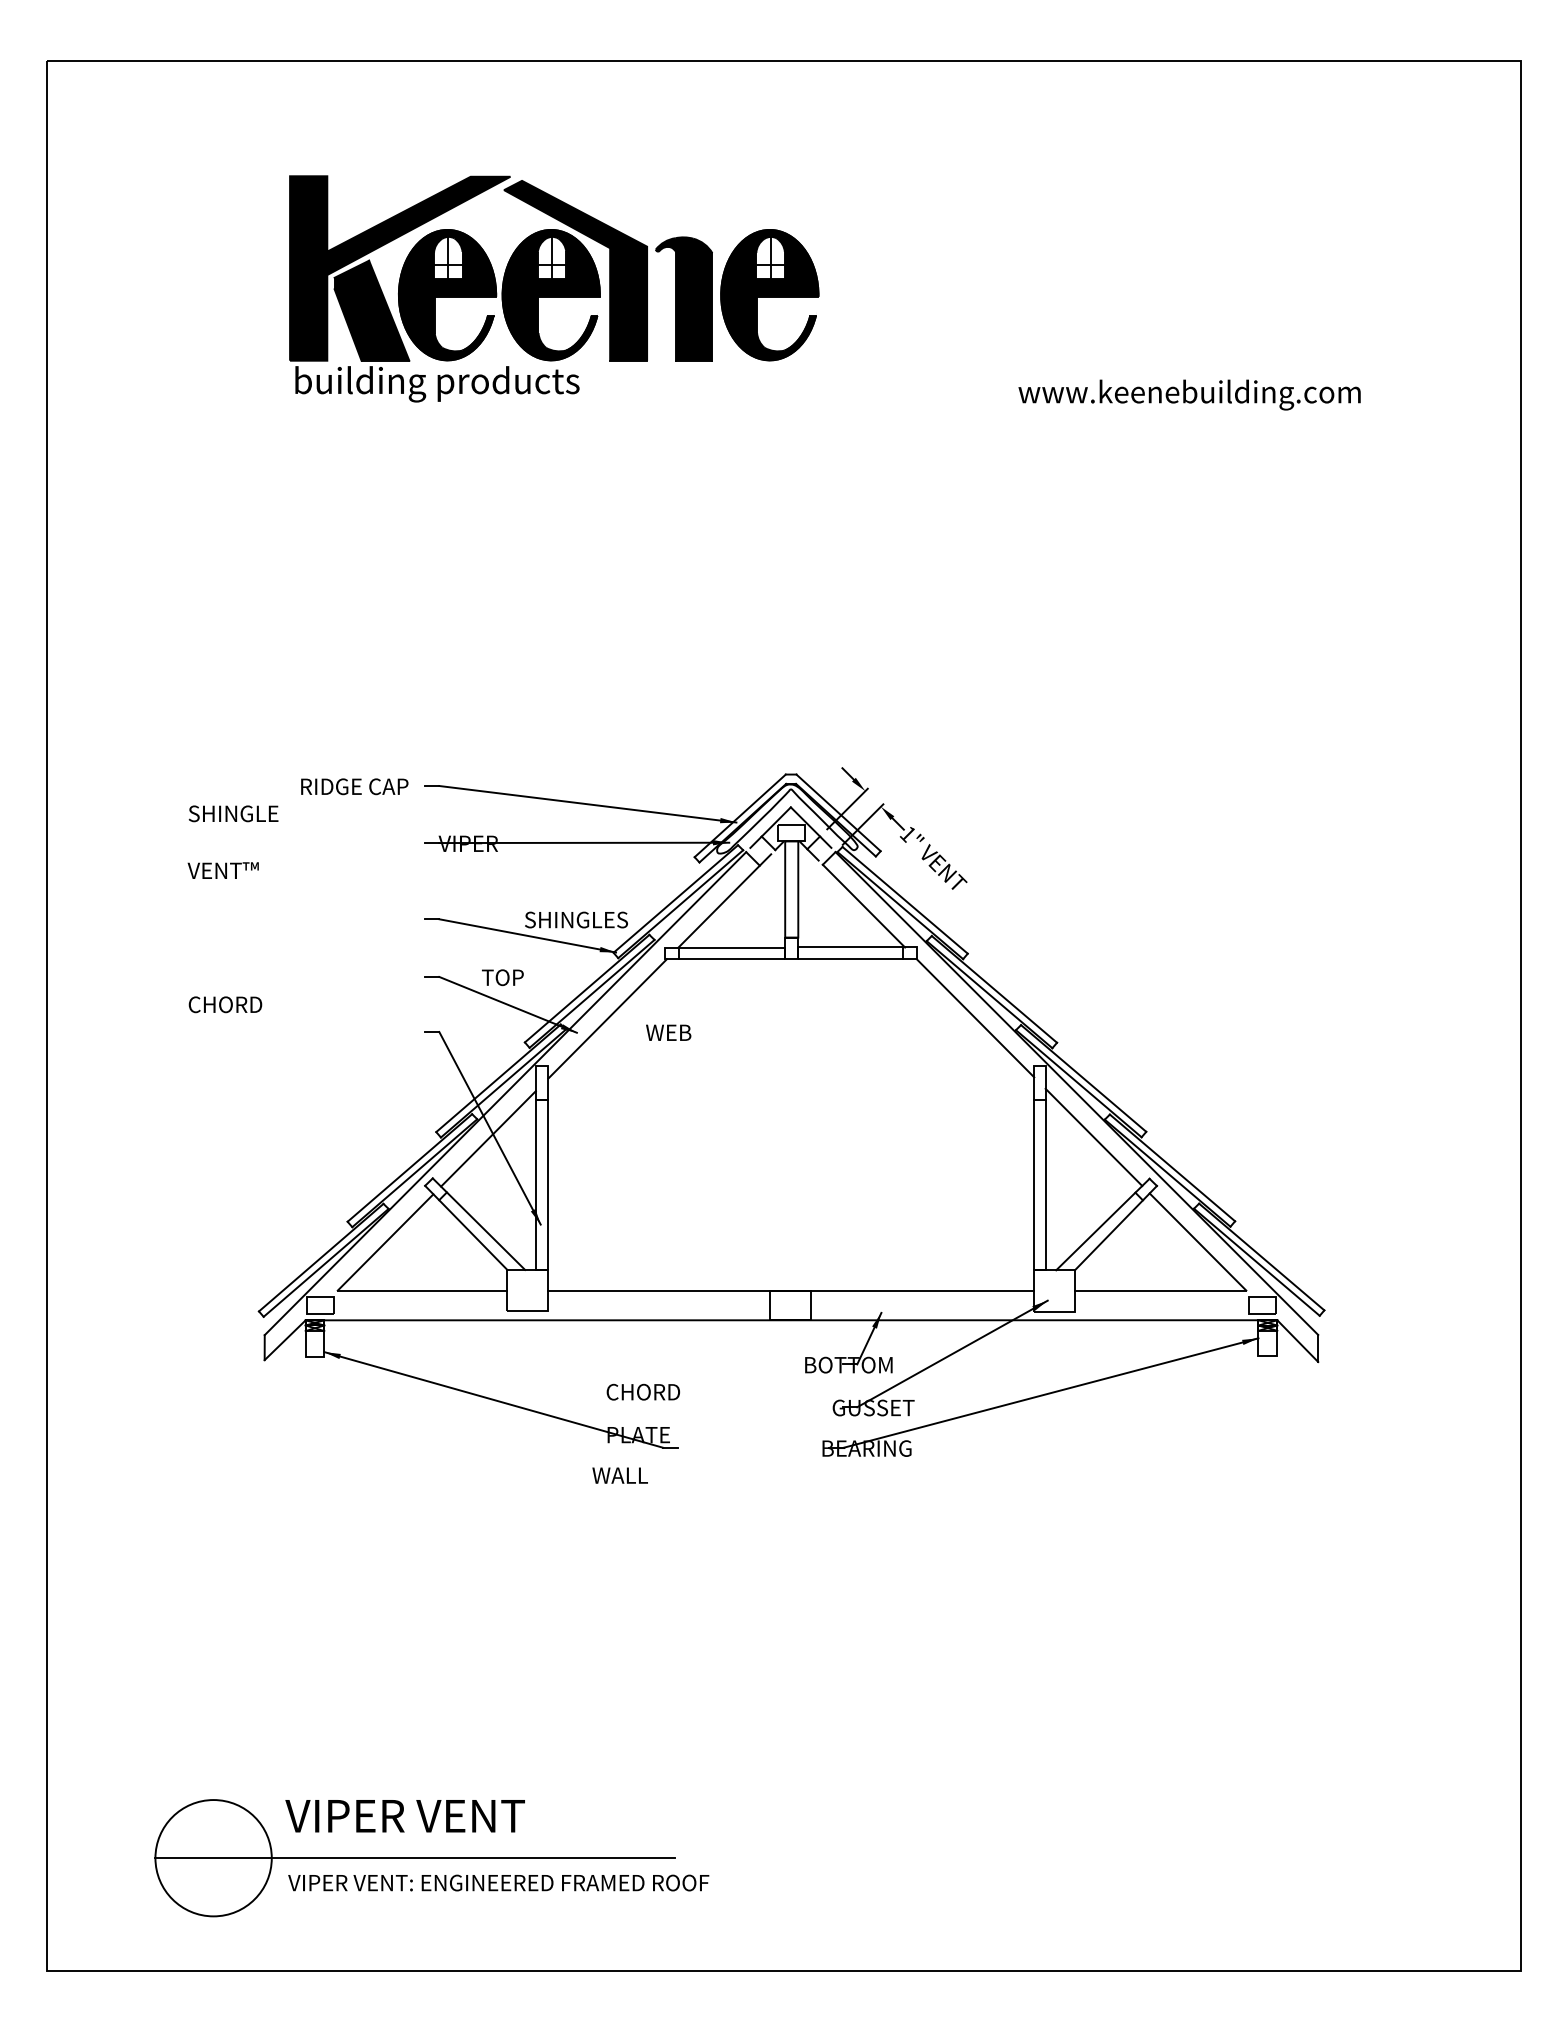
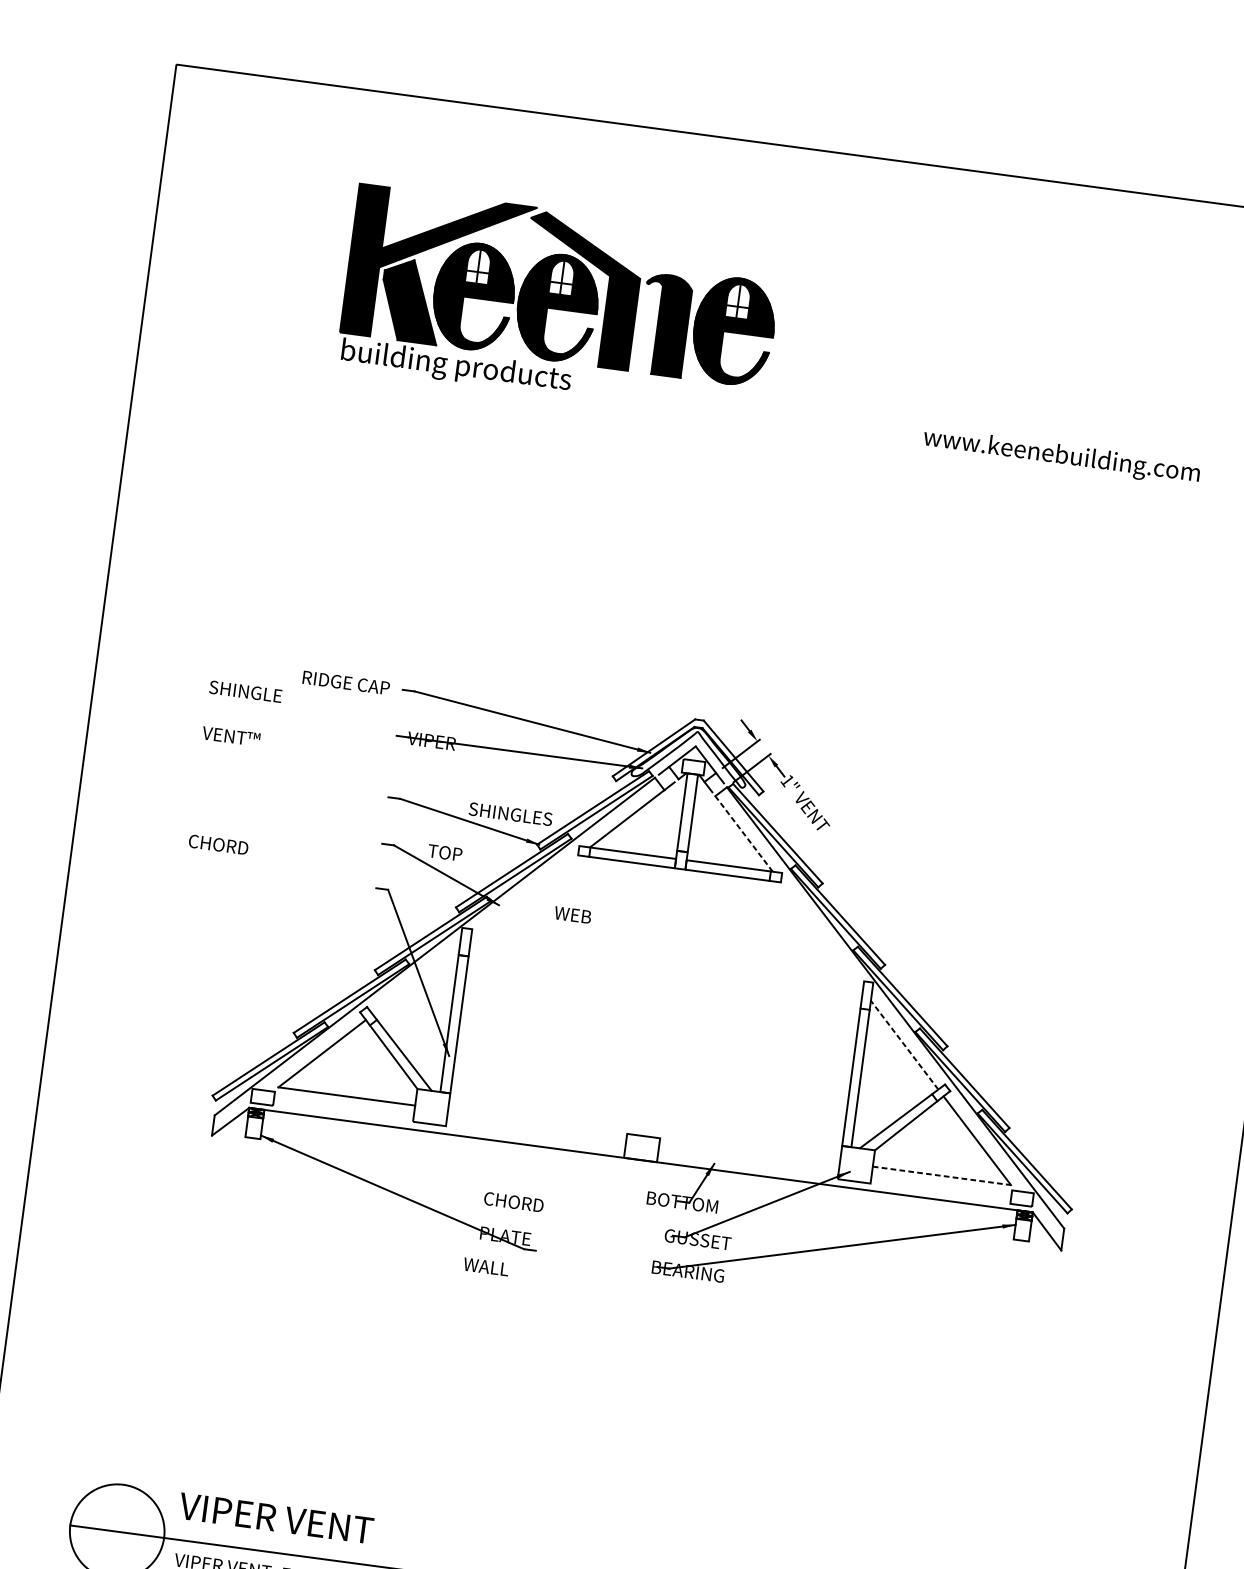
line: (863, 905) -> (743, 833), solid -> dashed
line: (607, 1018) -> (525, 896), removed
line: (975, 1018) -> (821, 936), removed
line: (1093, 1137) -> (904, 1045), solid -> dashed
line: (488, 1138) -> (416, 980), removed
line: (791, 1290) -> (644, 1136), removed
line: (1160, 1290) -> (941, 1175), solid -> dashed

